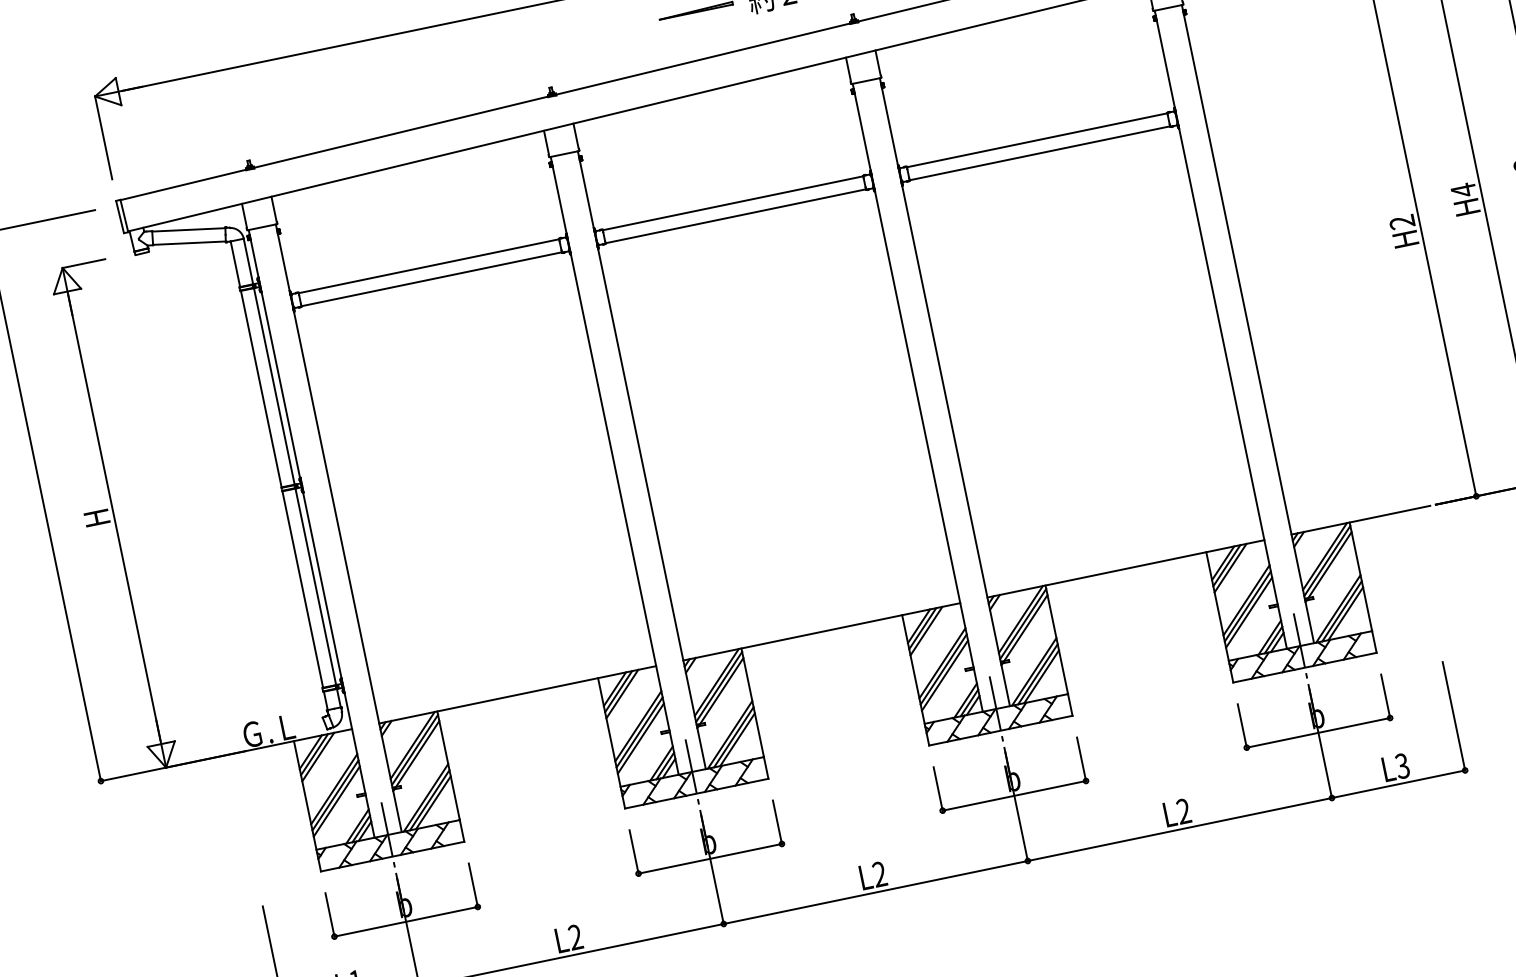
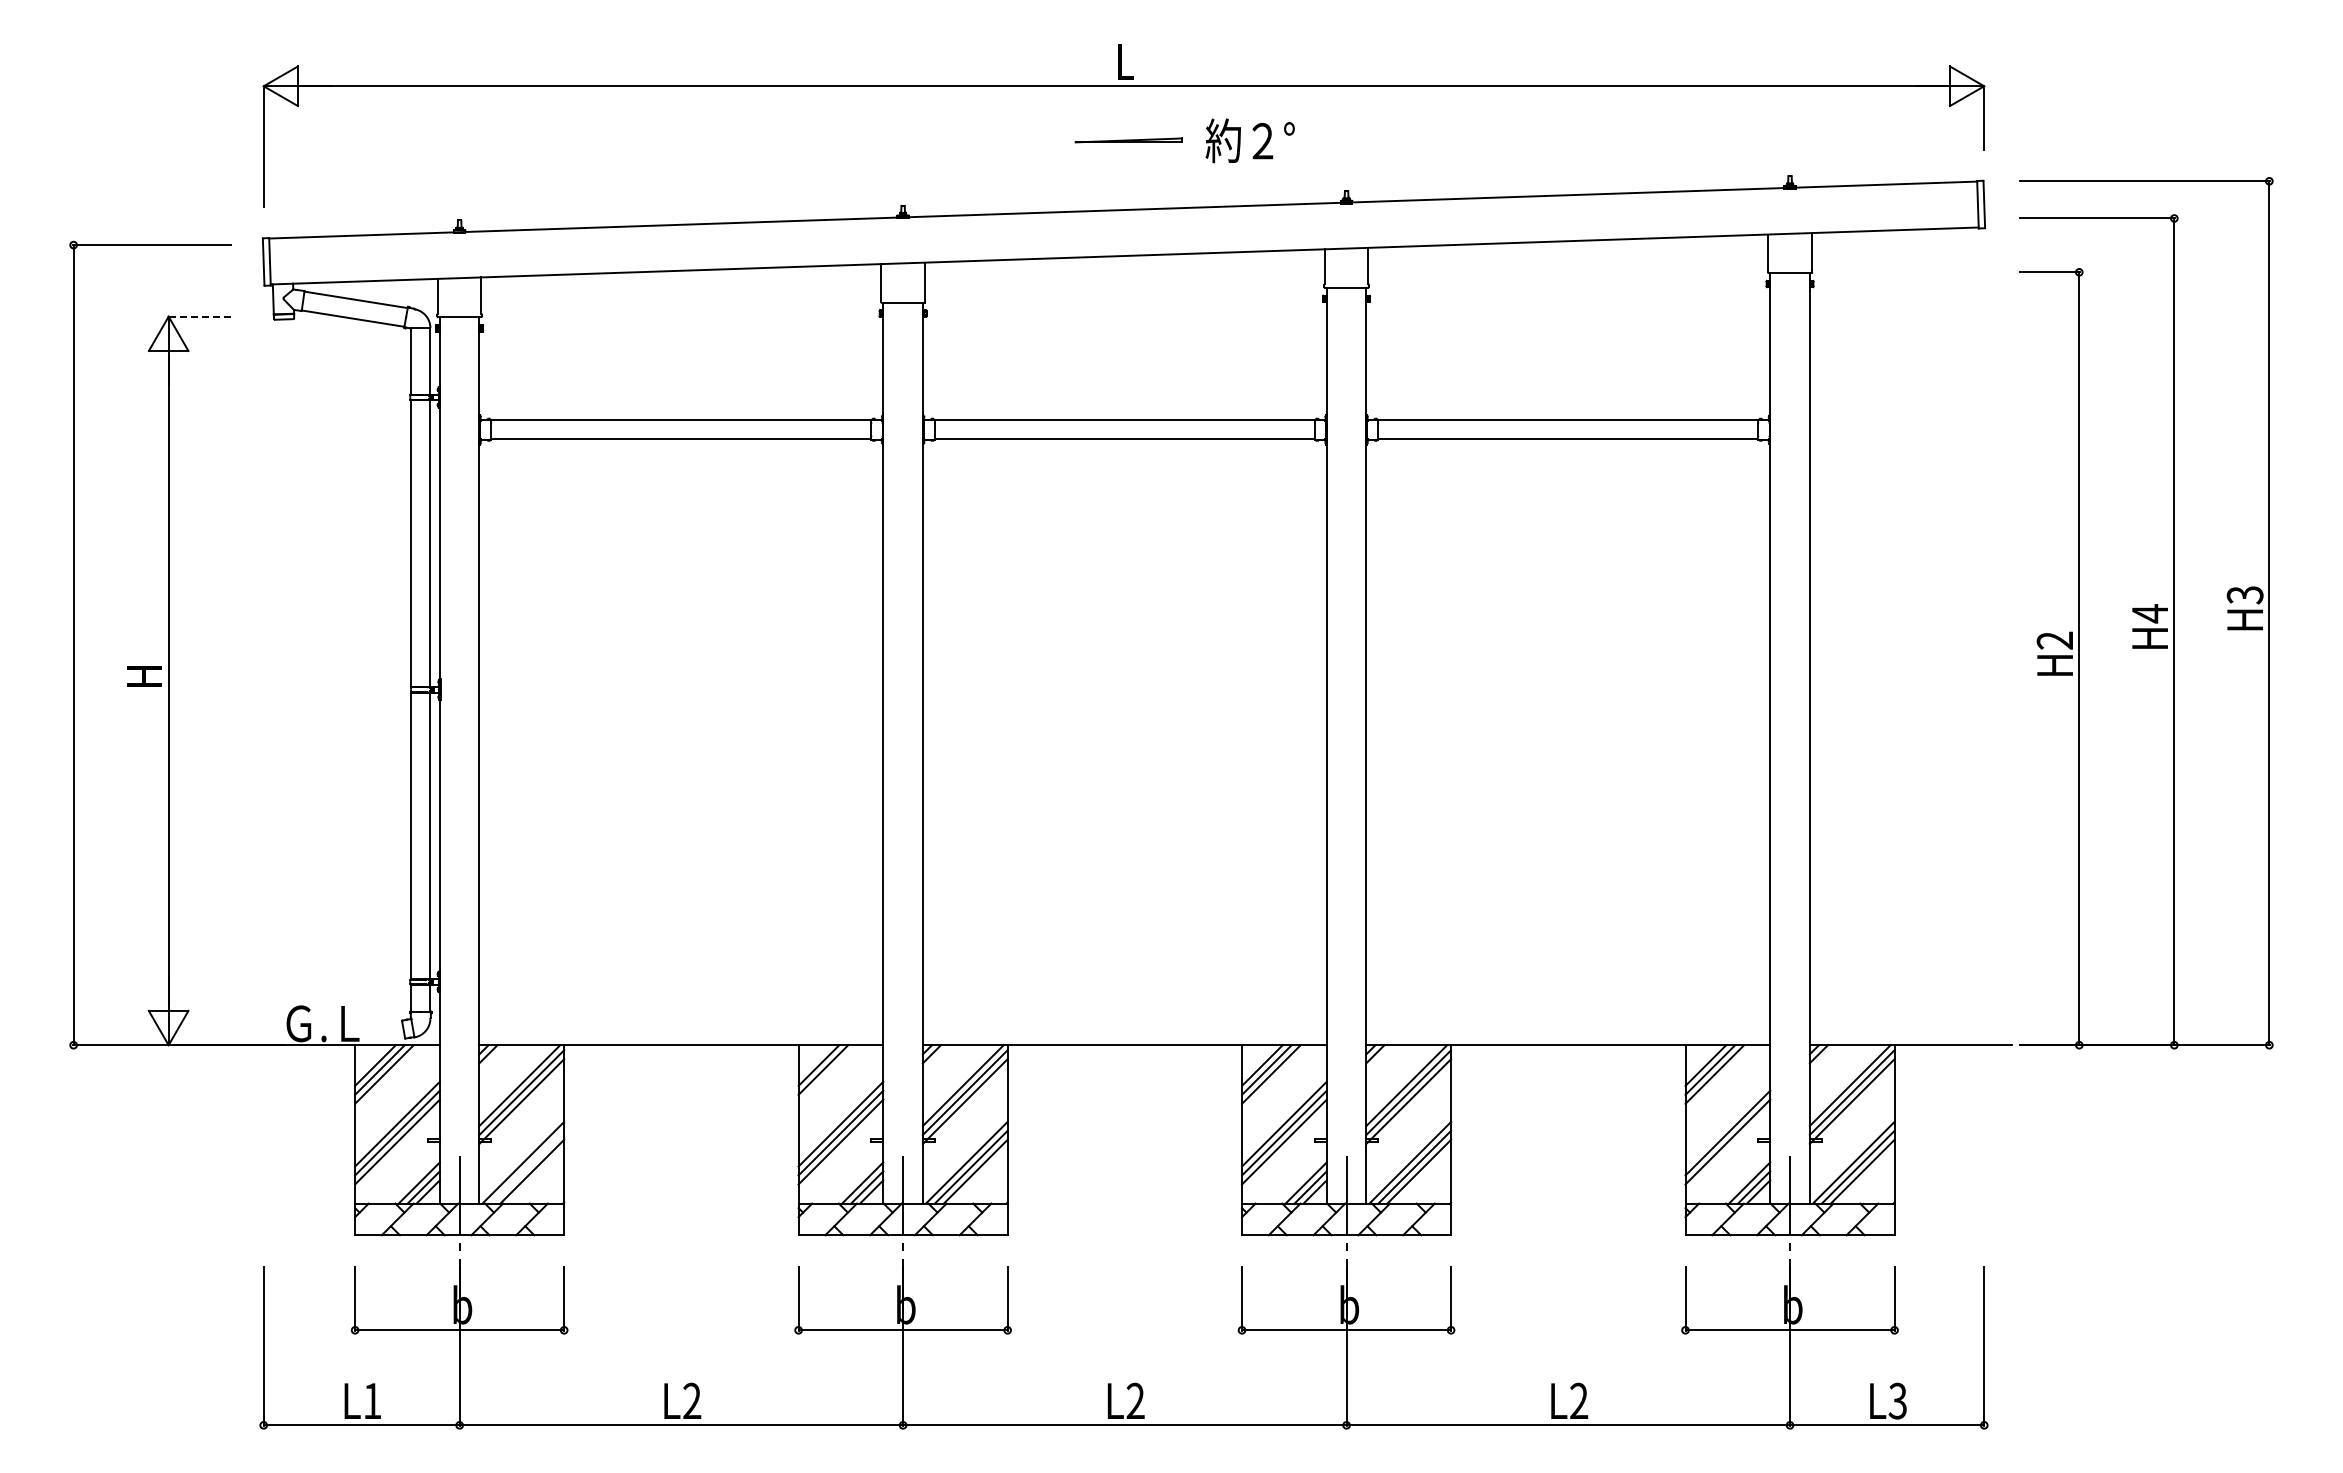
line: (83, 263) -> (199, 316), solid -> dashed
line: (1246, 599) -> (1727, 1123), removed
line: (622, 694) -> (827, 1074), removed
line: (429, 799) -> (527, 1166), removed

